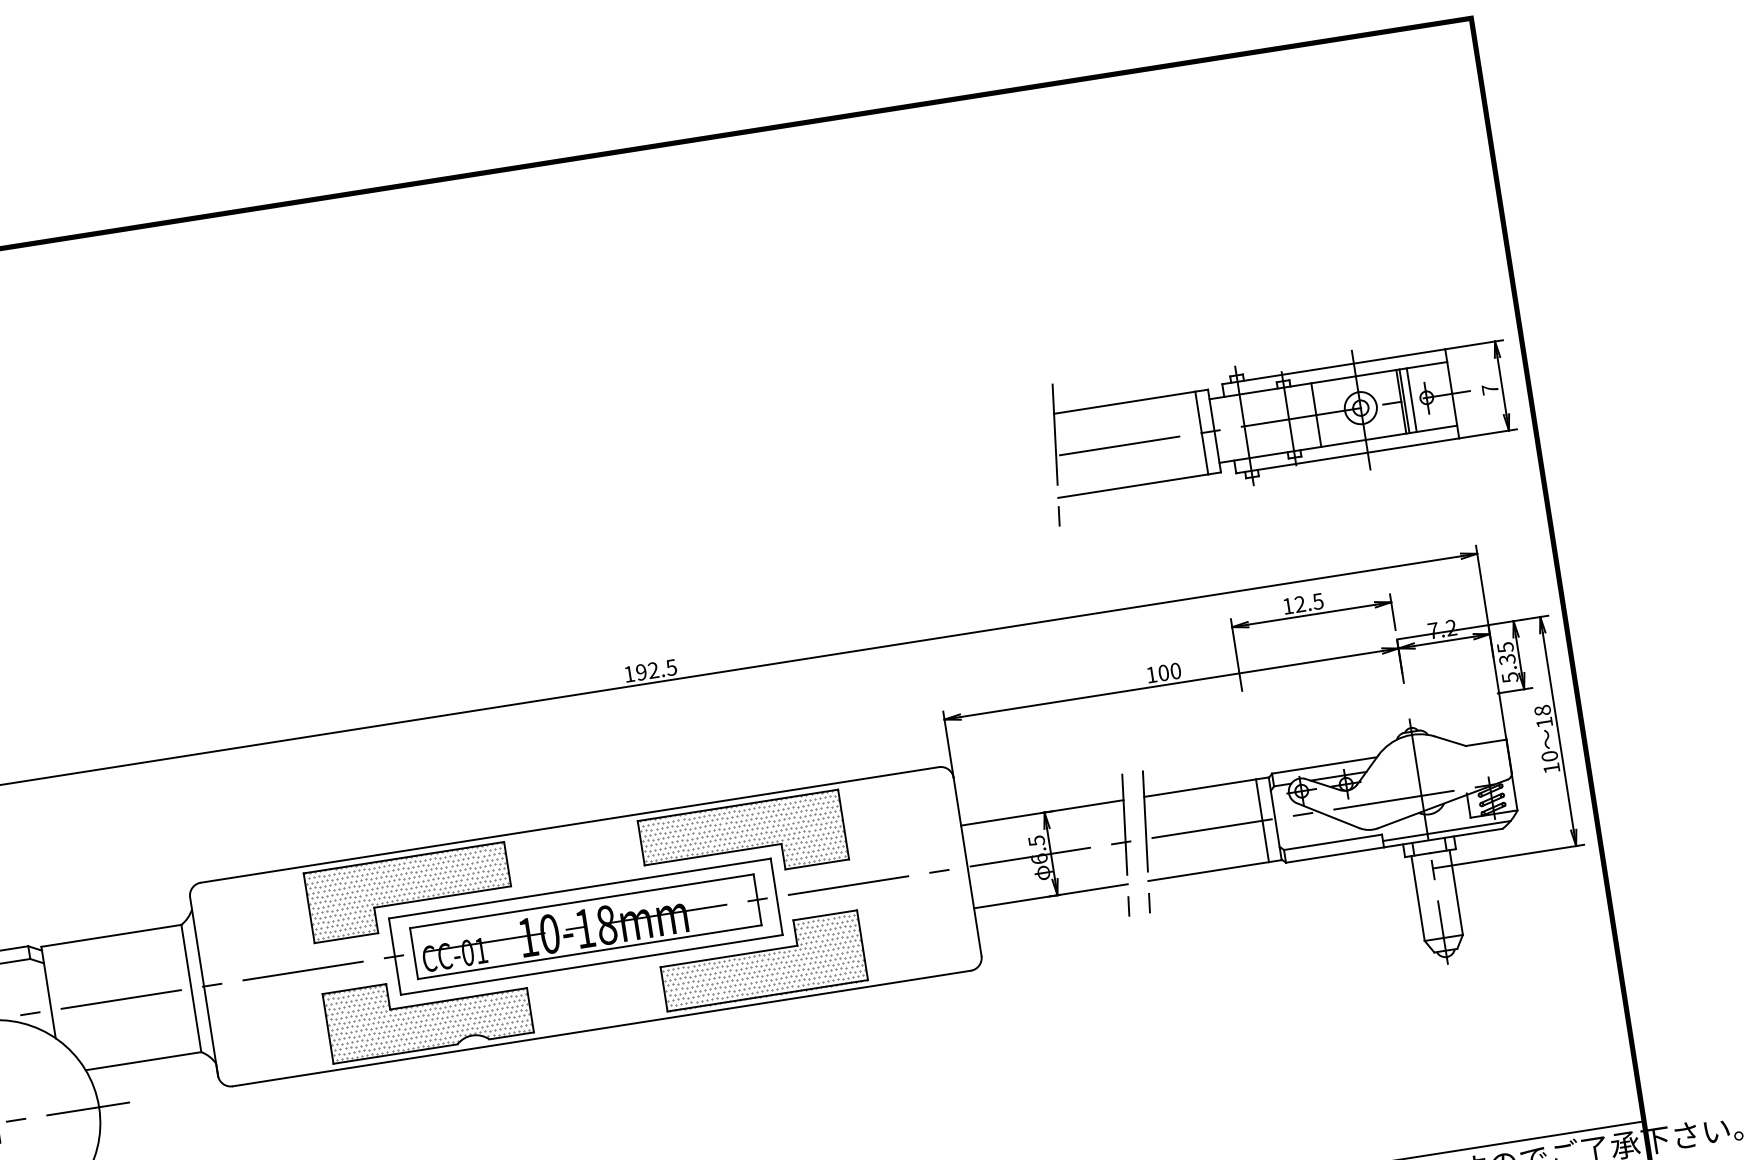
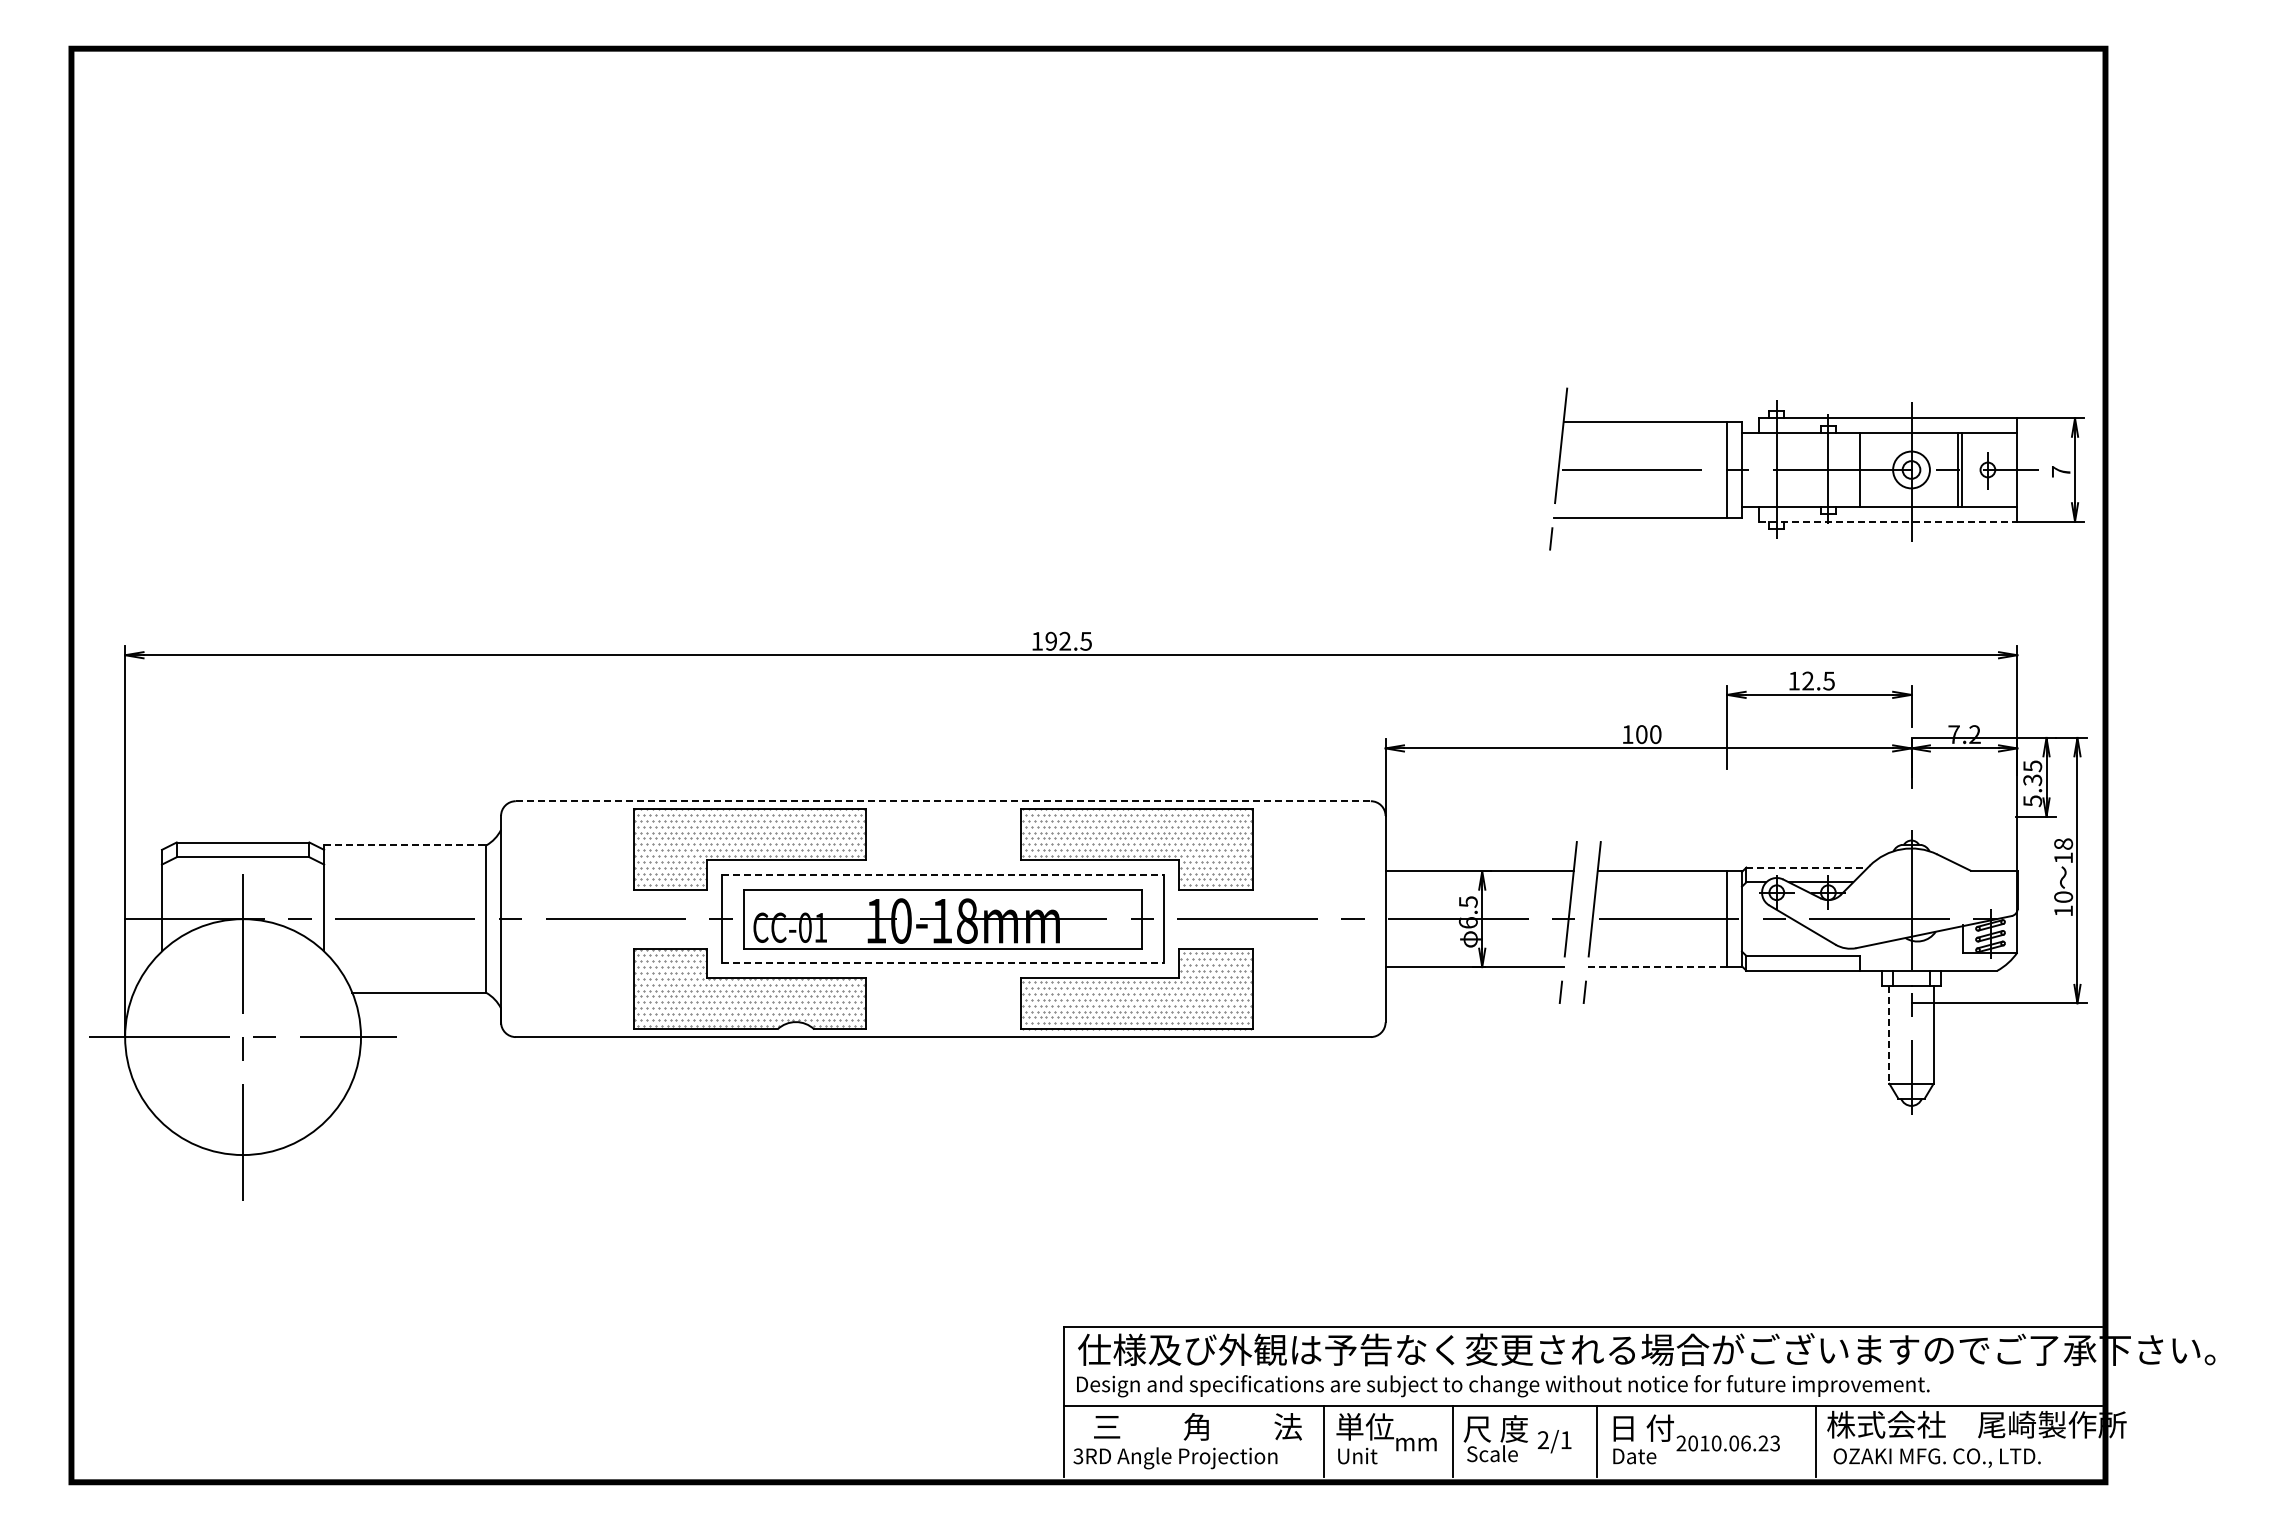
line: (1411, 399) -> (1970, 469), removed
line: (1347, 455) -> (1888, 521), solid -> dashed
line: (1324, 765) -> (1807, 867), solid -> dashed
line: (570, 825) -> (943, 801), solid -> dashed
line: (1446, 831) -> (1933, 963), removed
line: (1208, 871) -> (1657, 967), solid -> dashed
line: (579, 888) -> (943, 874), solid -> dashed
line: (1418, 899) -> (1889, 1035), solid -> dashed
line: (111, 935) -> (405, 845), solid -> dashed
line: (591, 964) -> (943, 963), solid -> dashed

